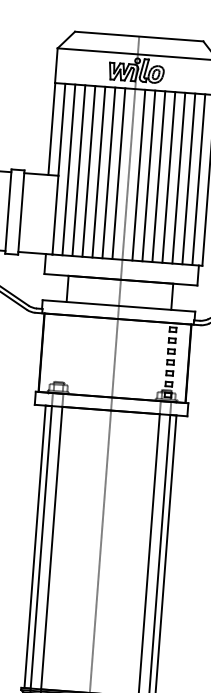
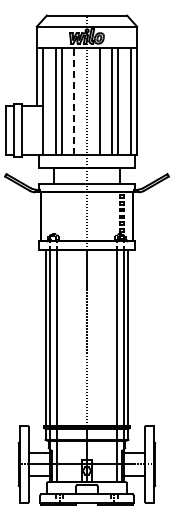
line: (68, 169) -> (49, 101), removed
line: (99, 171) -> (68, 101), removed
line: (108, 172) -> (74, 101), solid -> dashed
line: (118, 173) -> (80, 101), removed
line: (139, 174) -> (93, 101), removed
line: (158, 176) -> (105, 101), removed
line: (188, 178) -> (124, 101), removed

